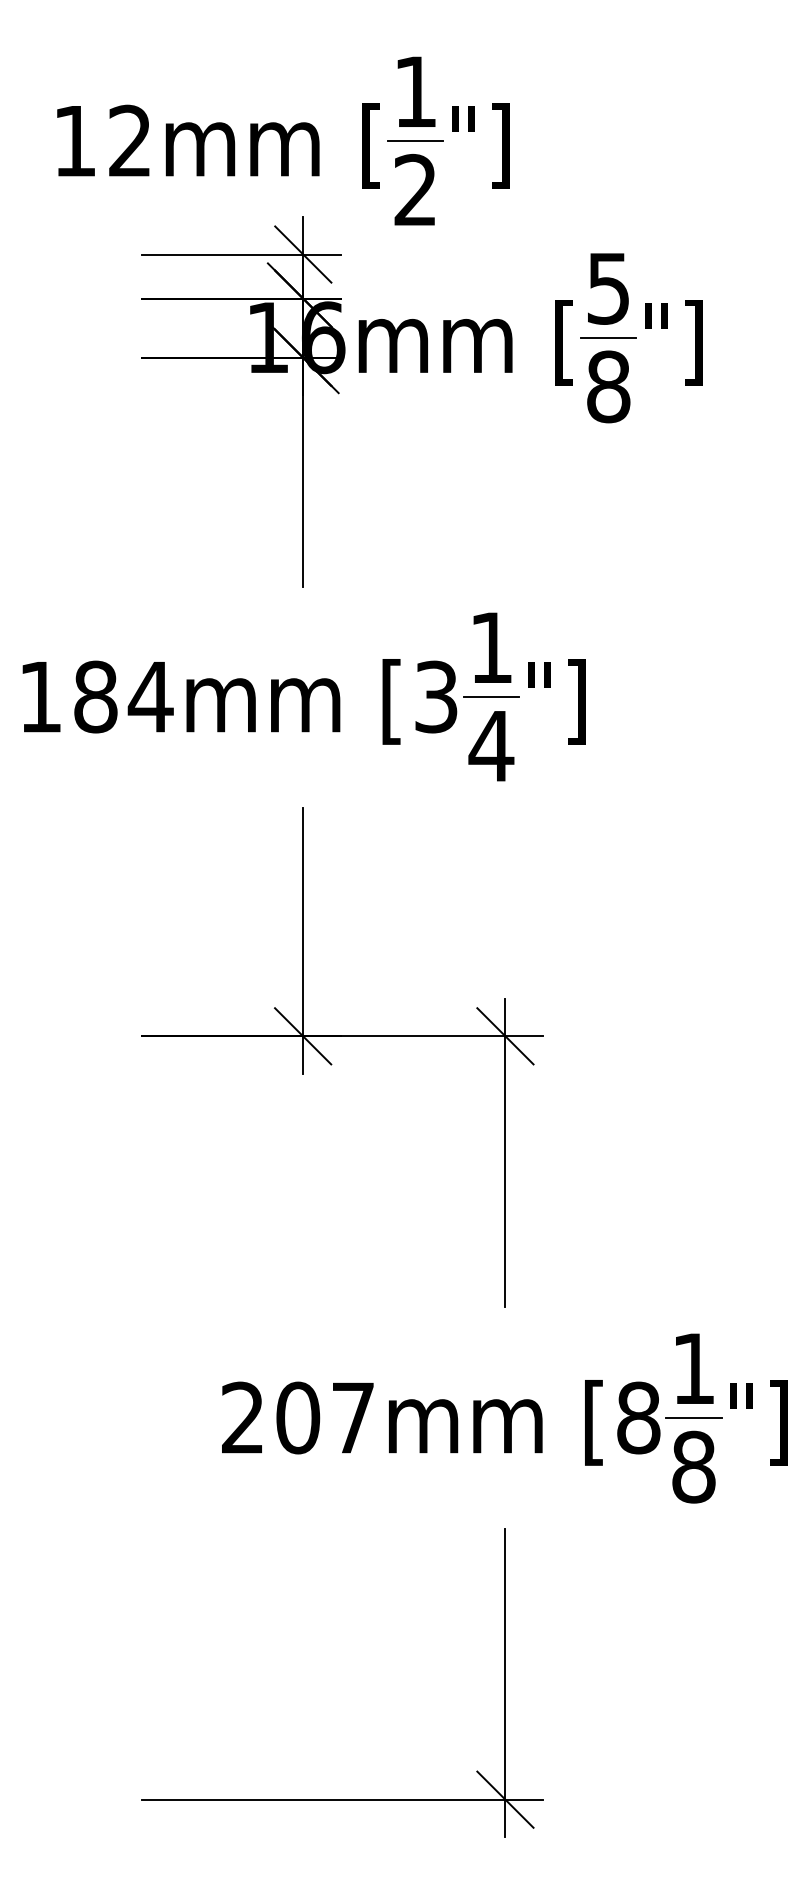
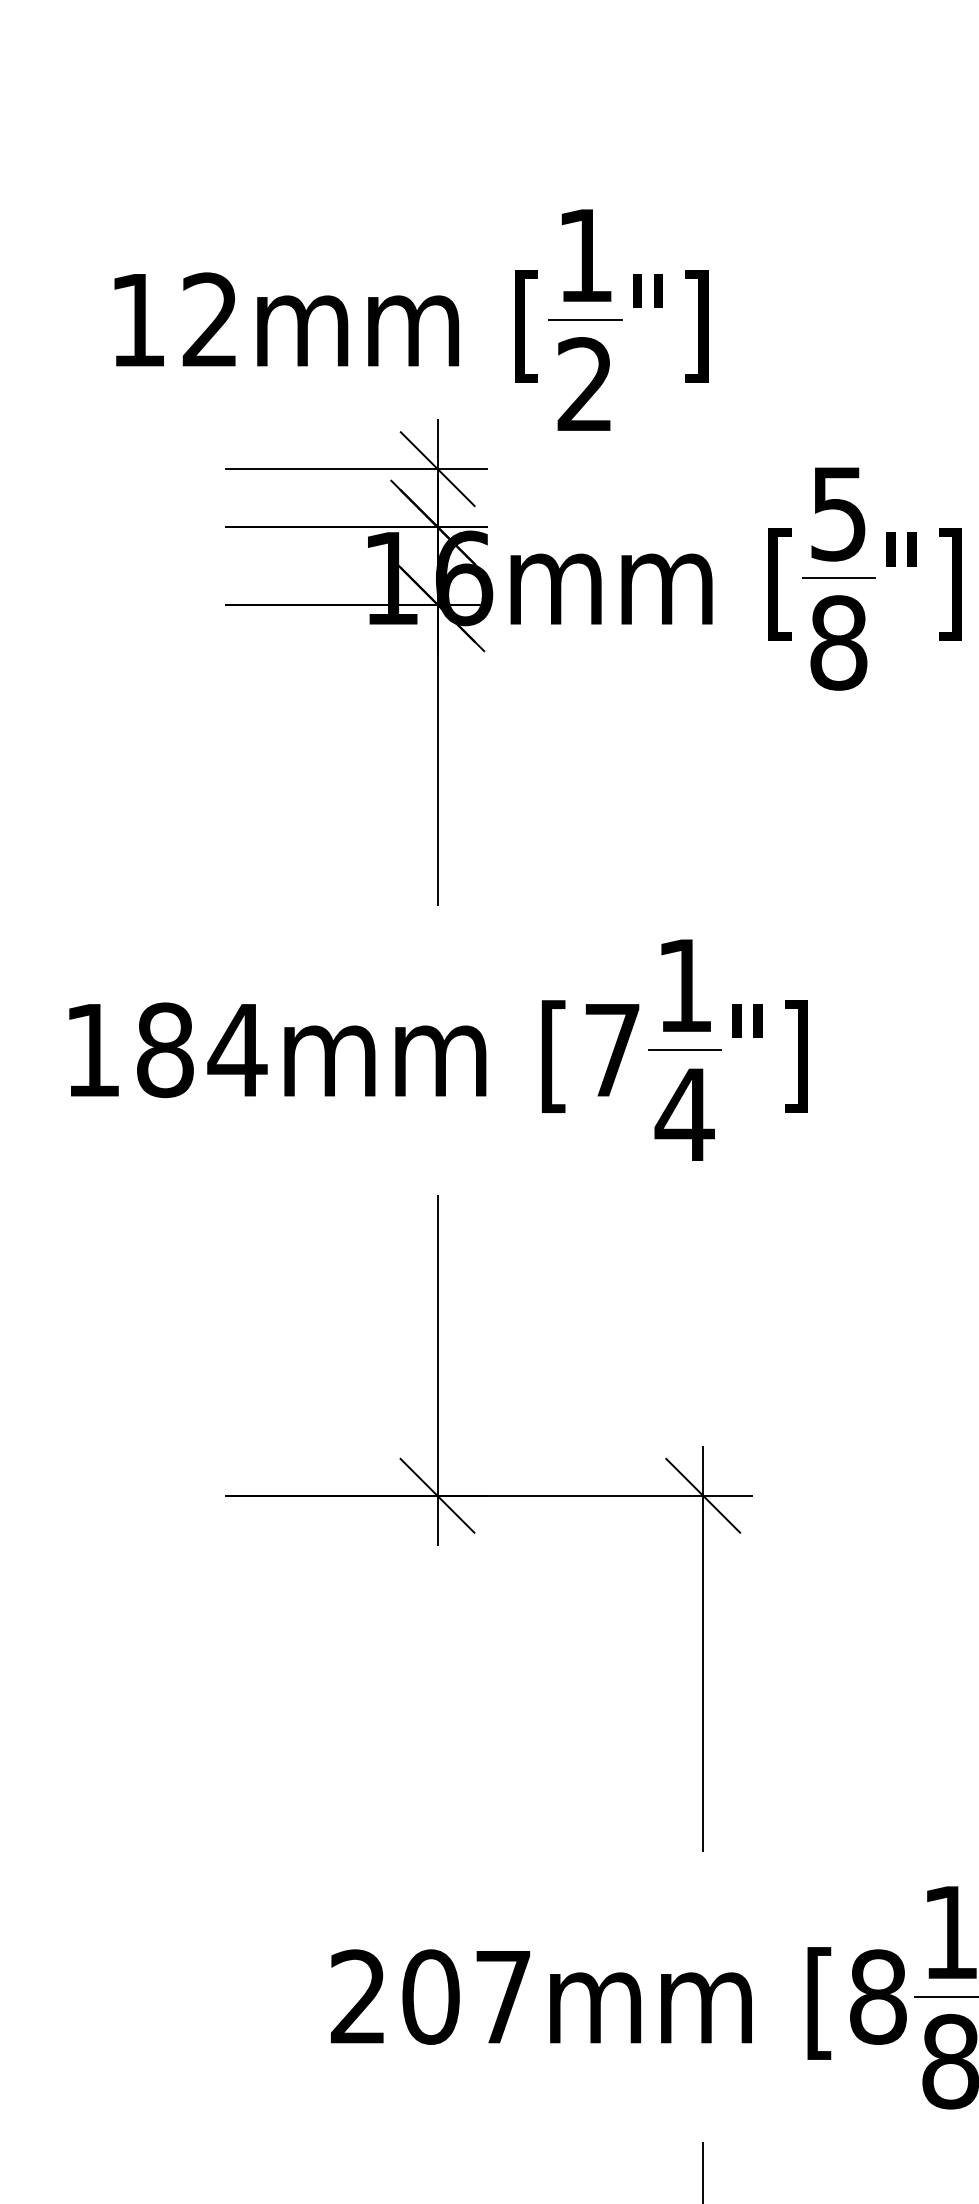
text: (436, 696) -> (612, 1049), [3 -> [7

